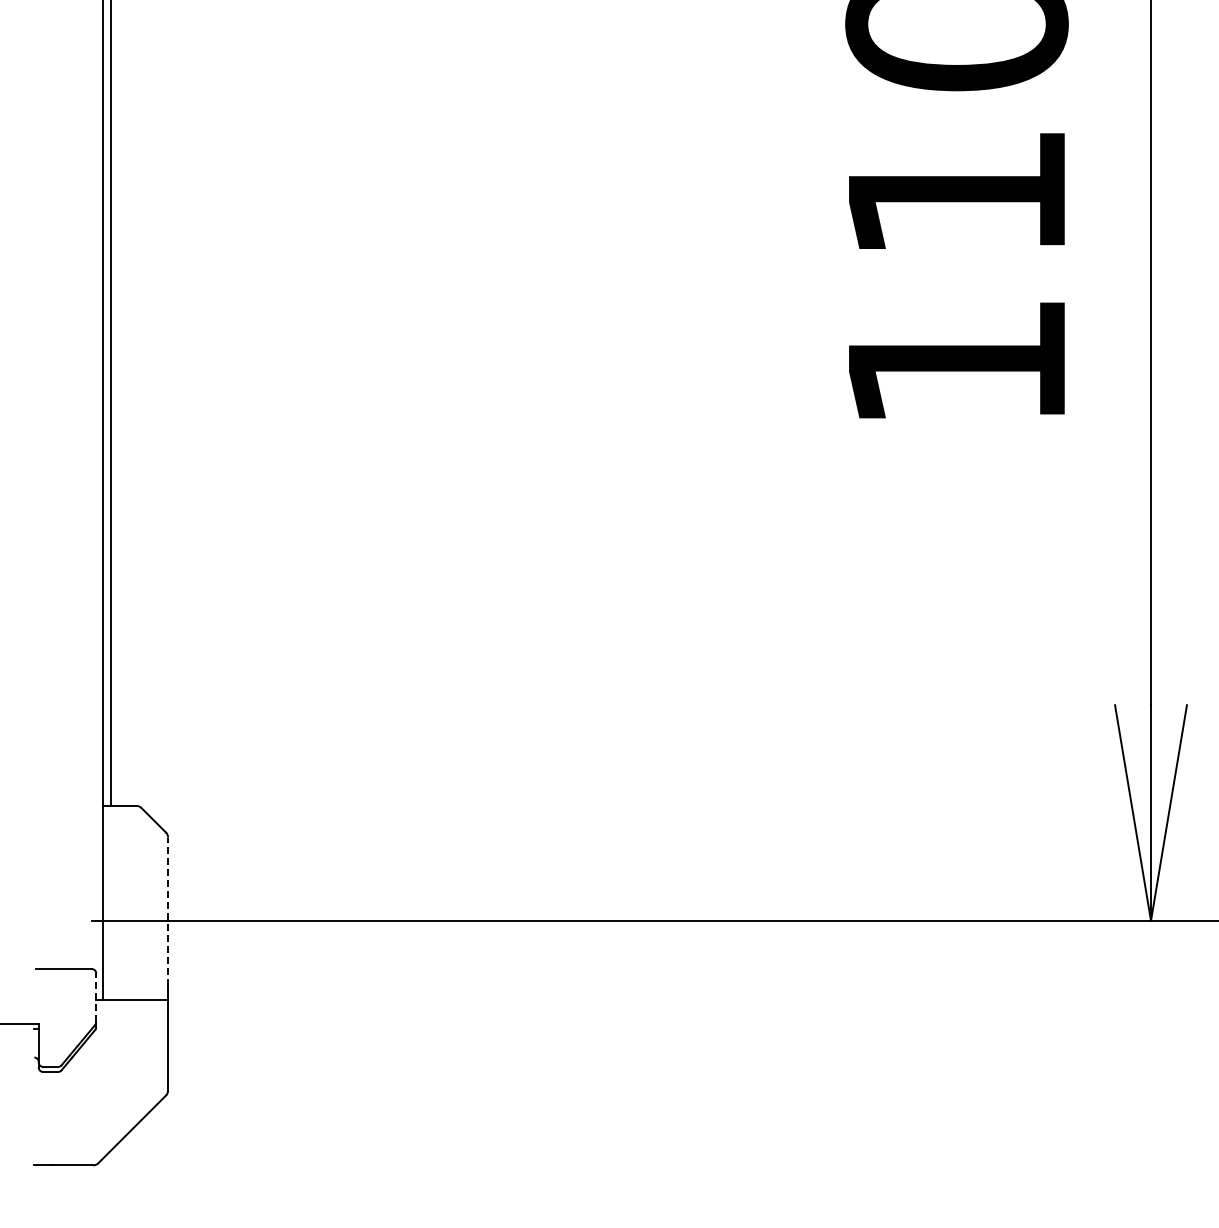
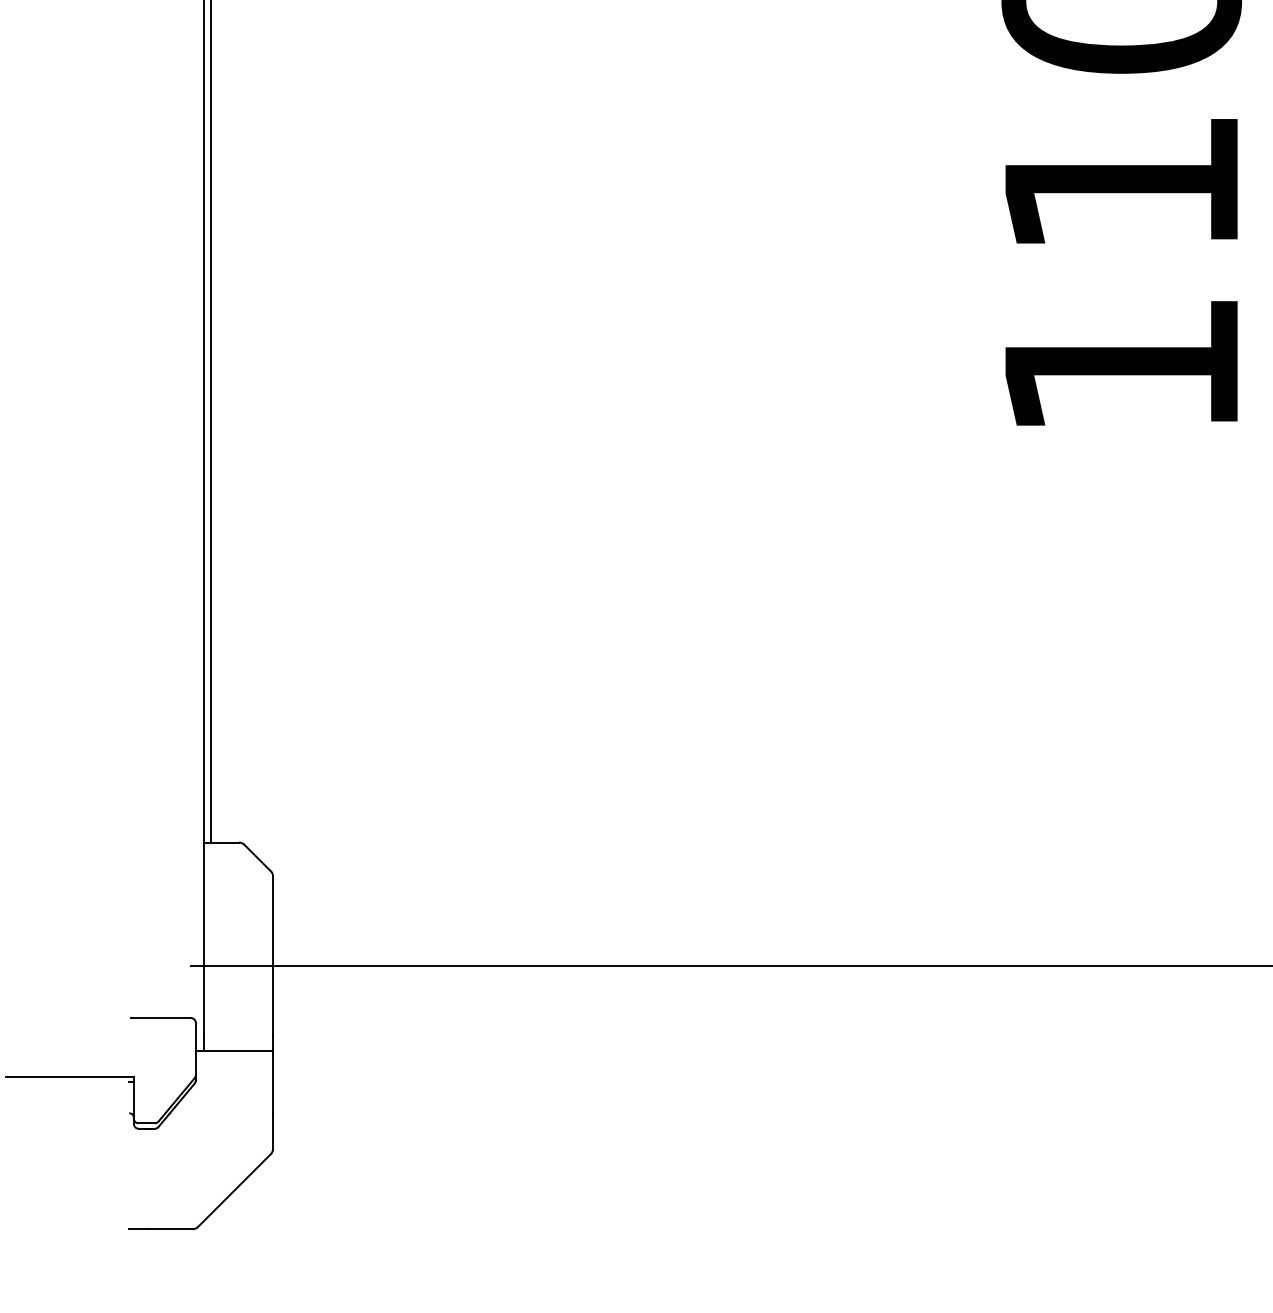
line: (168, 911) -> (273, 956), dashed -> solid
line: (96, 997) -> (196, 1048), dashed -> solid

